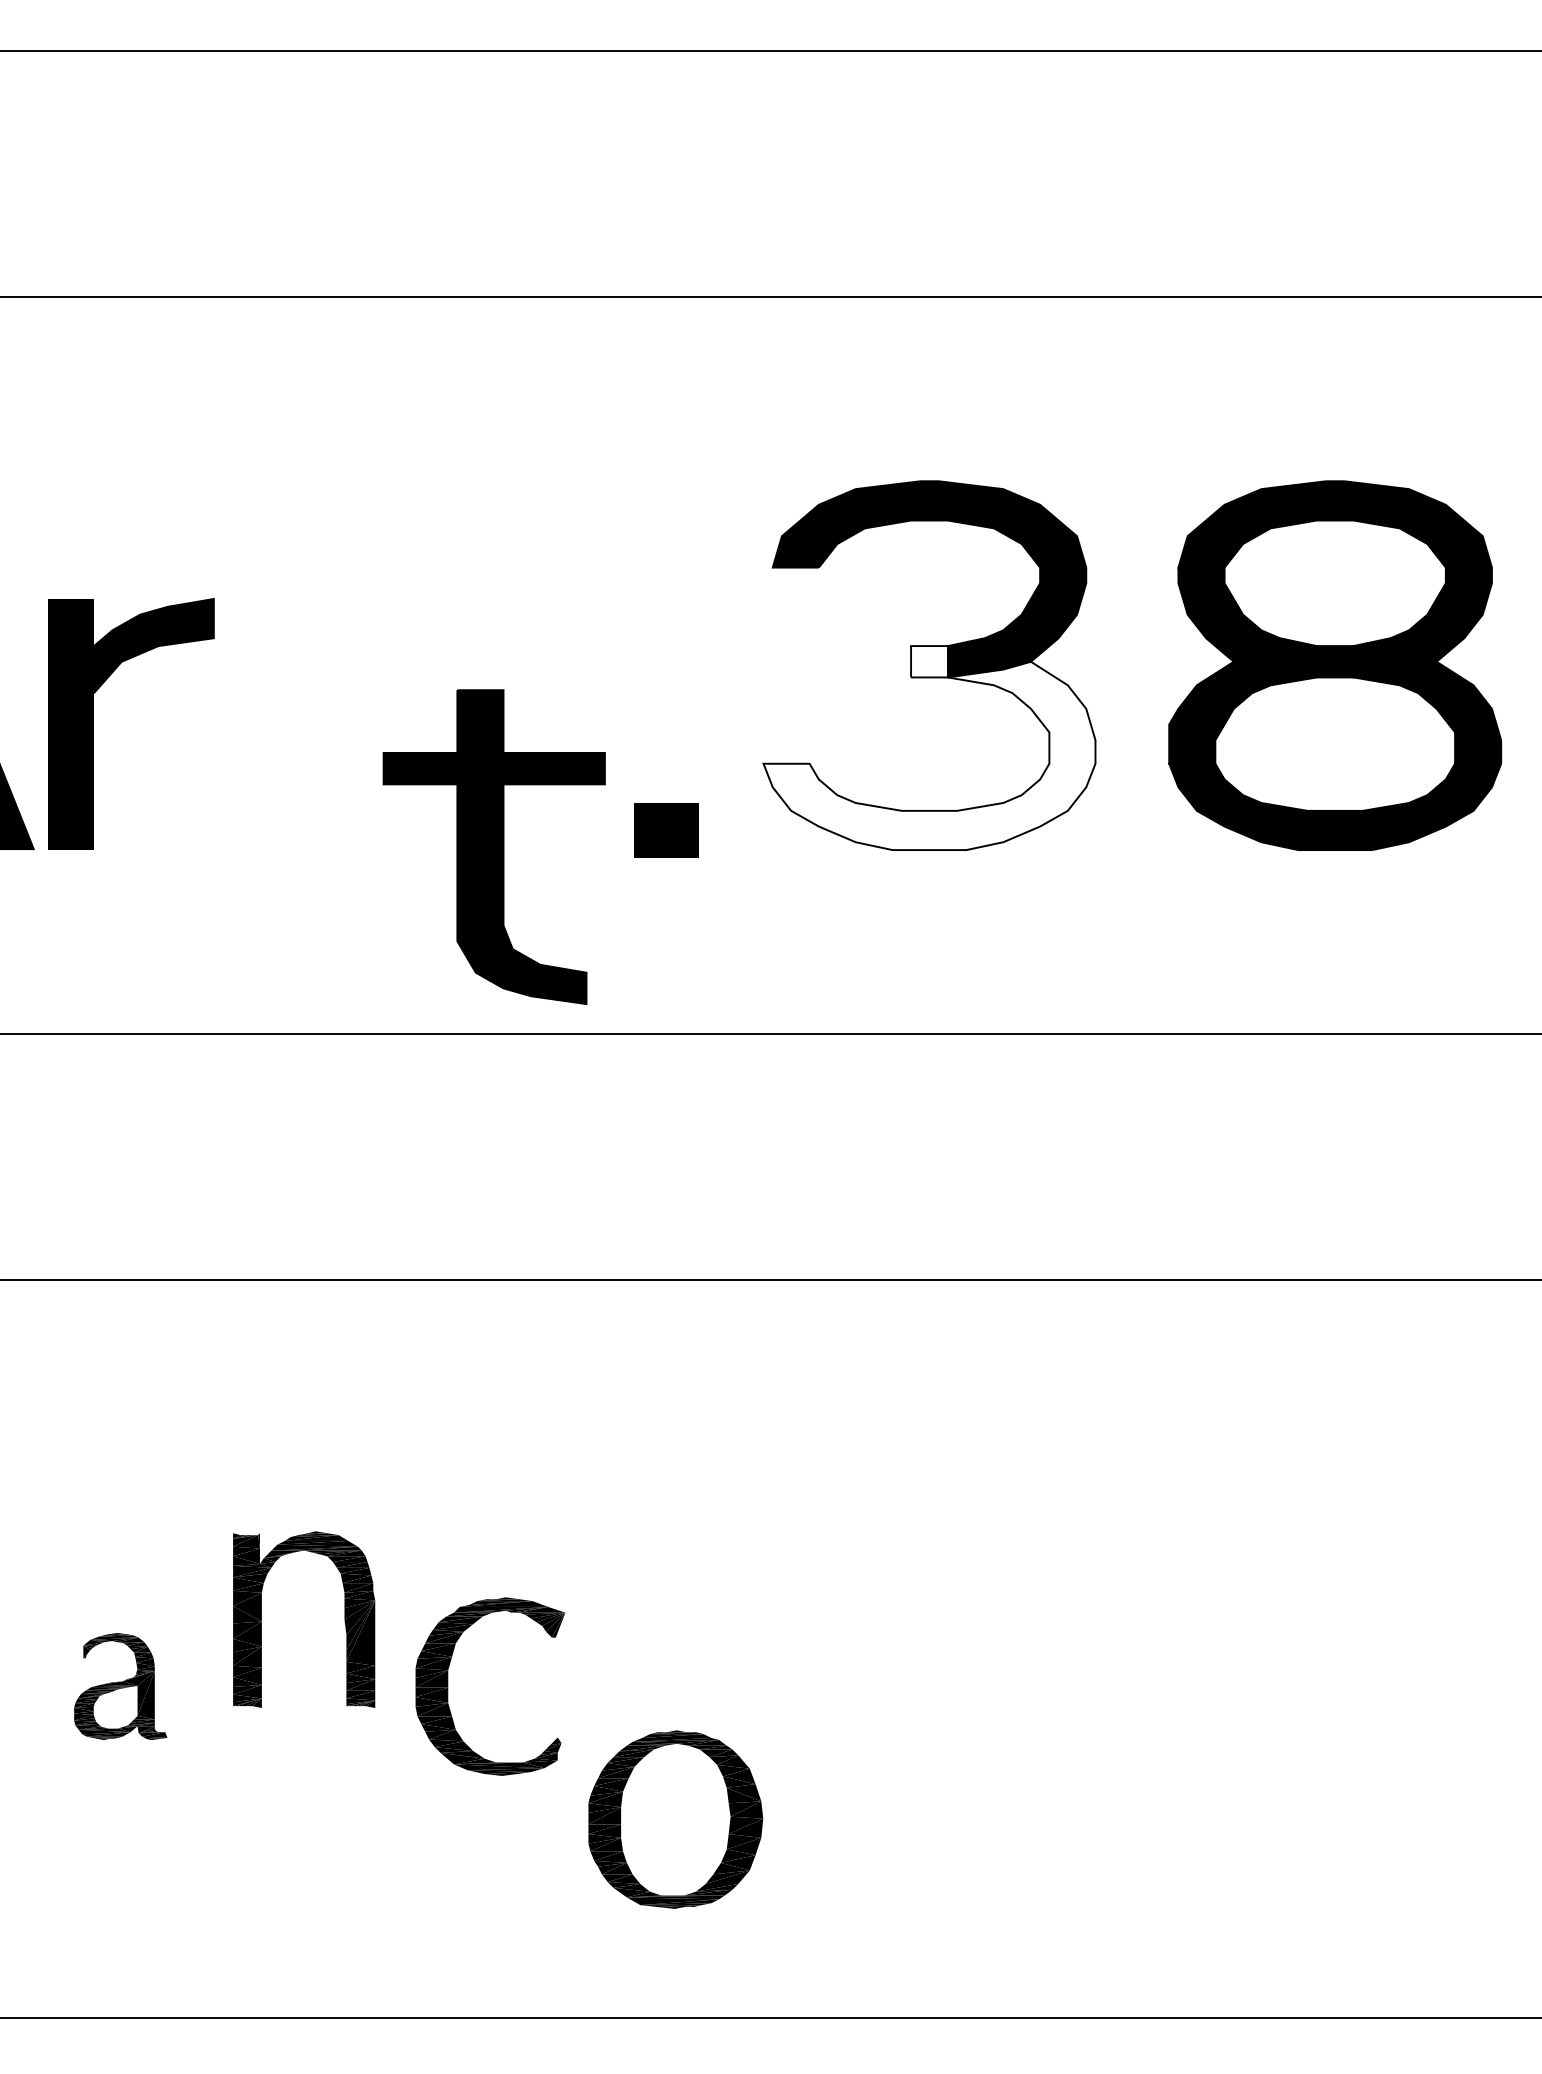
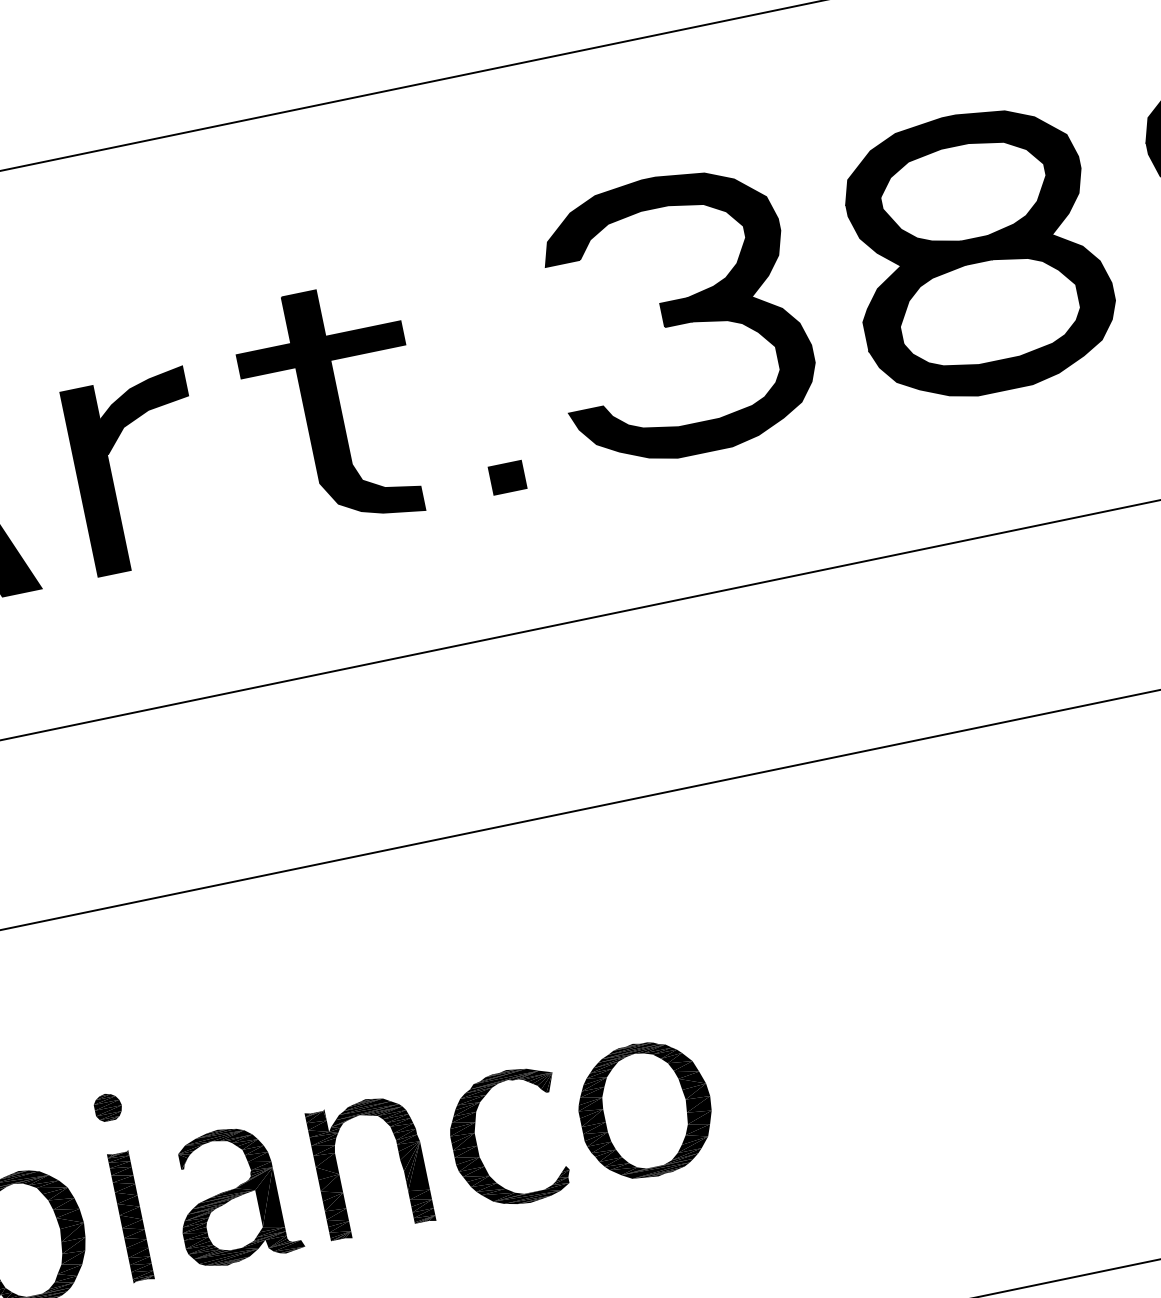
part: (93, 723) -> (112, 477), moved
fill: (929, 748) -> (689, 376), added
part: (666, 830) -> (507, 477), size x0.71
part: (493, 846) -> (332, 407), moved
part: (344, 1619) -> (400, 1160), moved
part: (120, 1686) -> (234, 1195), size x1.67
part: (675, 1819) -> (645, 1110), moved

